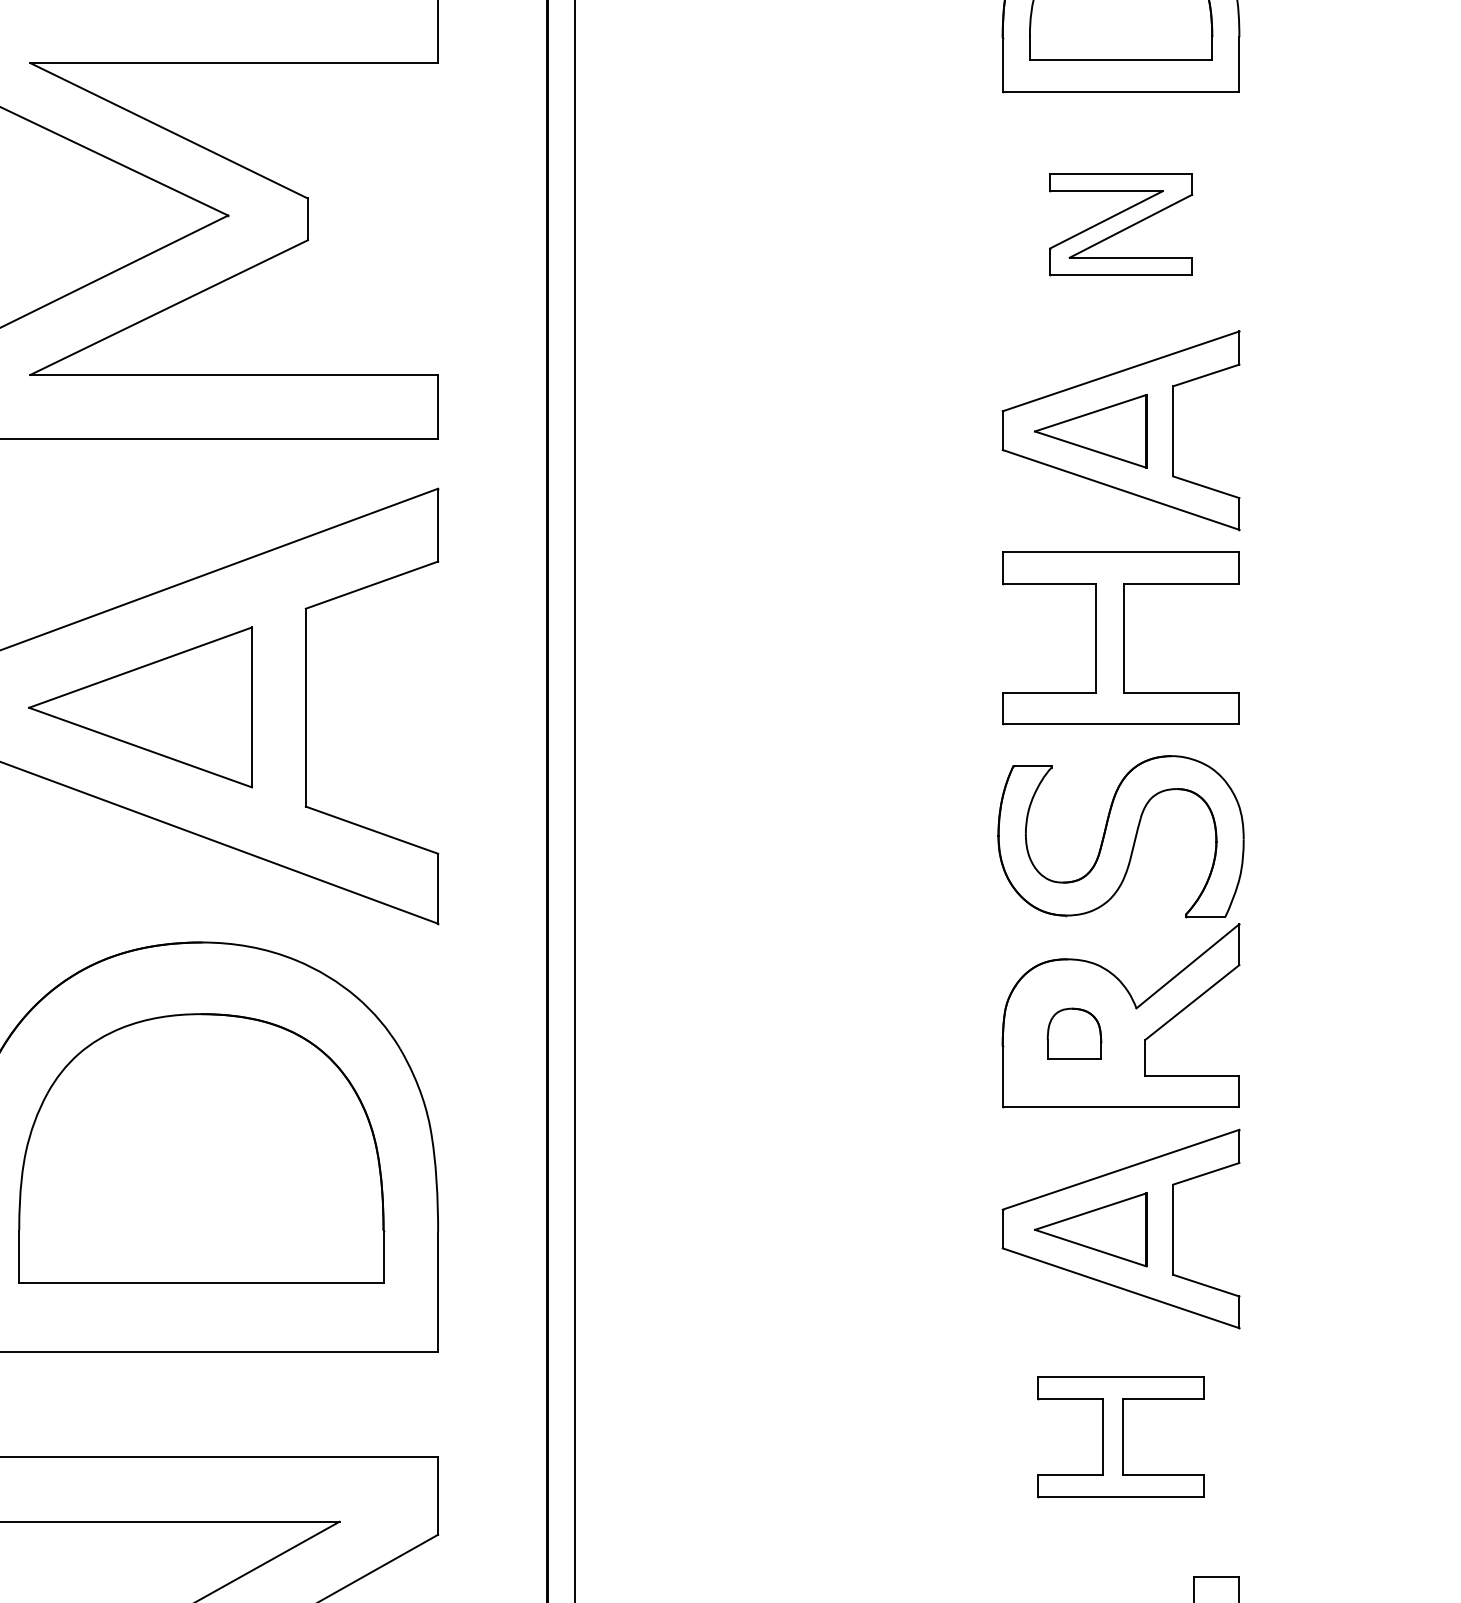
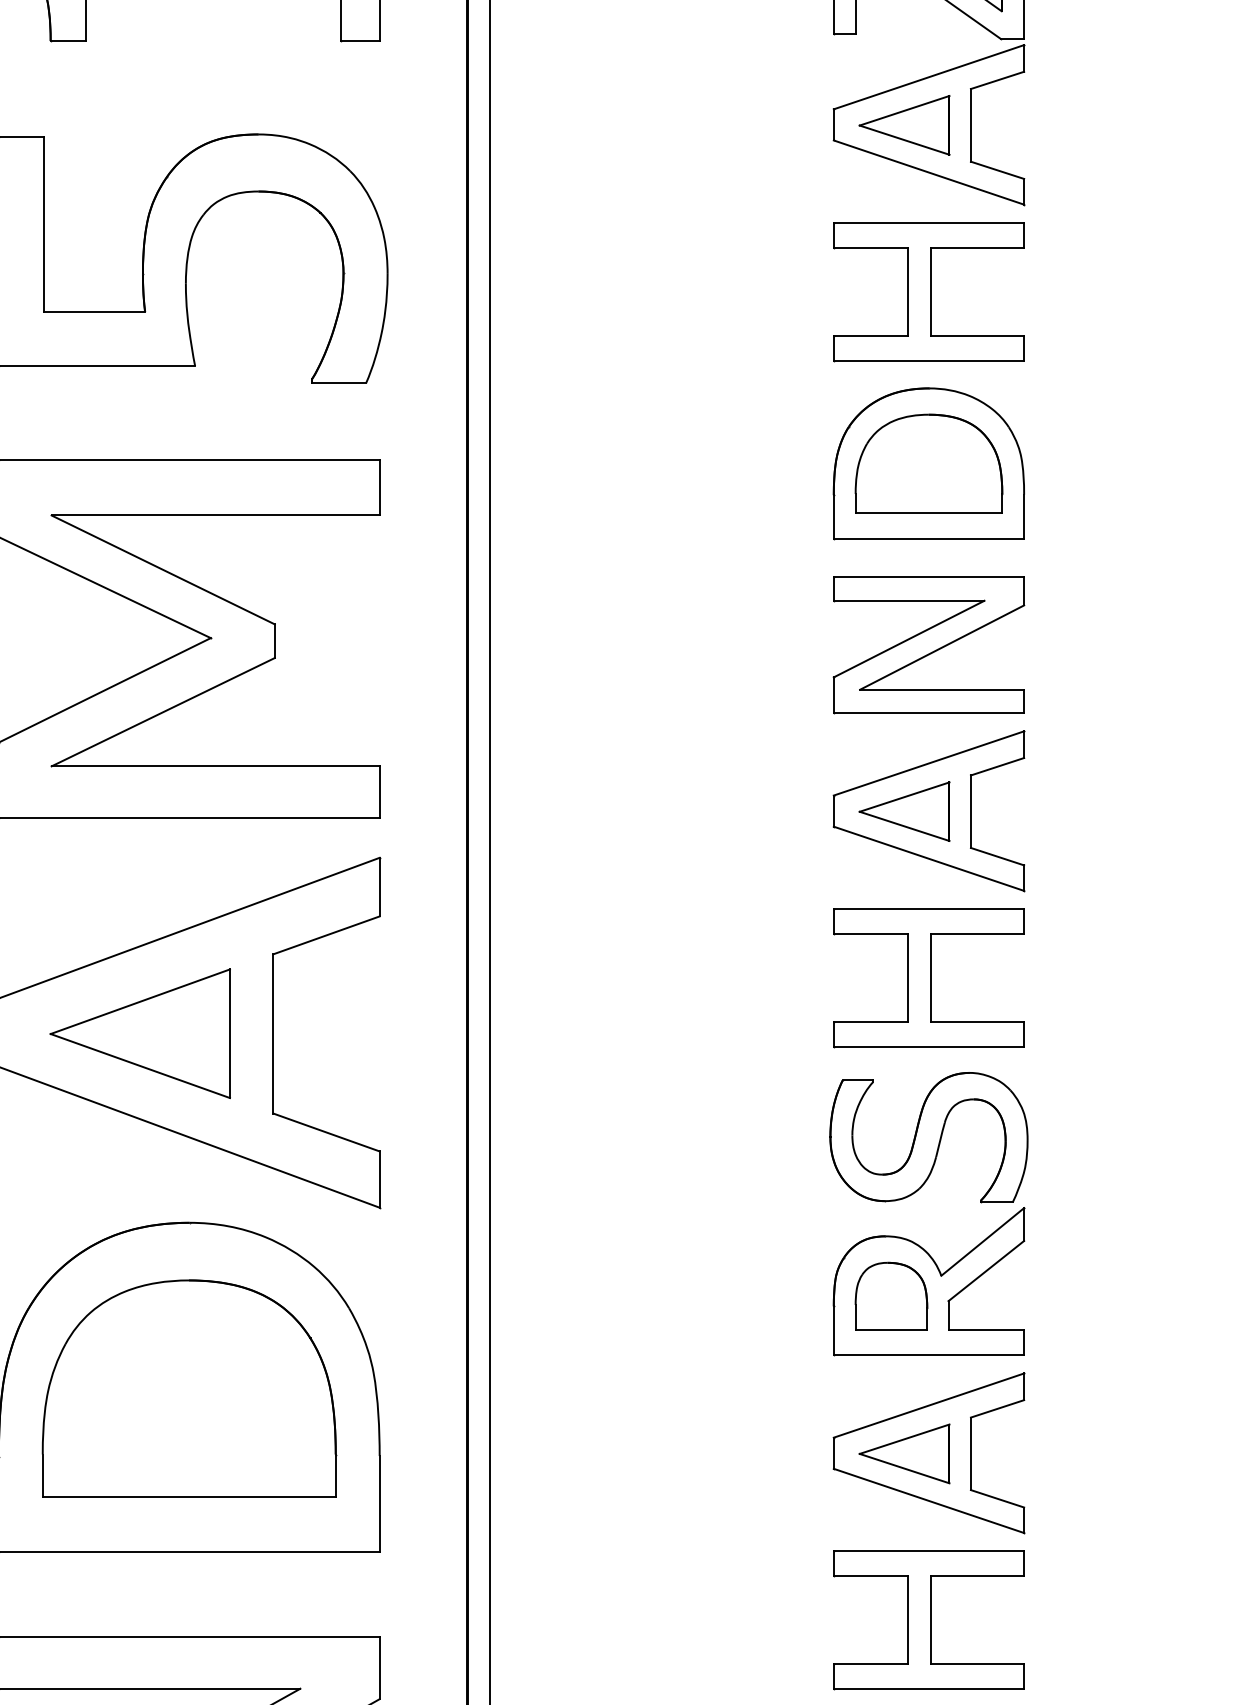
part: (1120, 224) -> (928, 645), size x1.67
part: (1074, 1032) -> (891, 1295), size x1.67
part: (1120, 1436) -> (928, 1620), size x1.43

